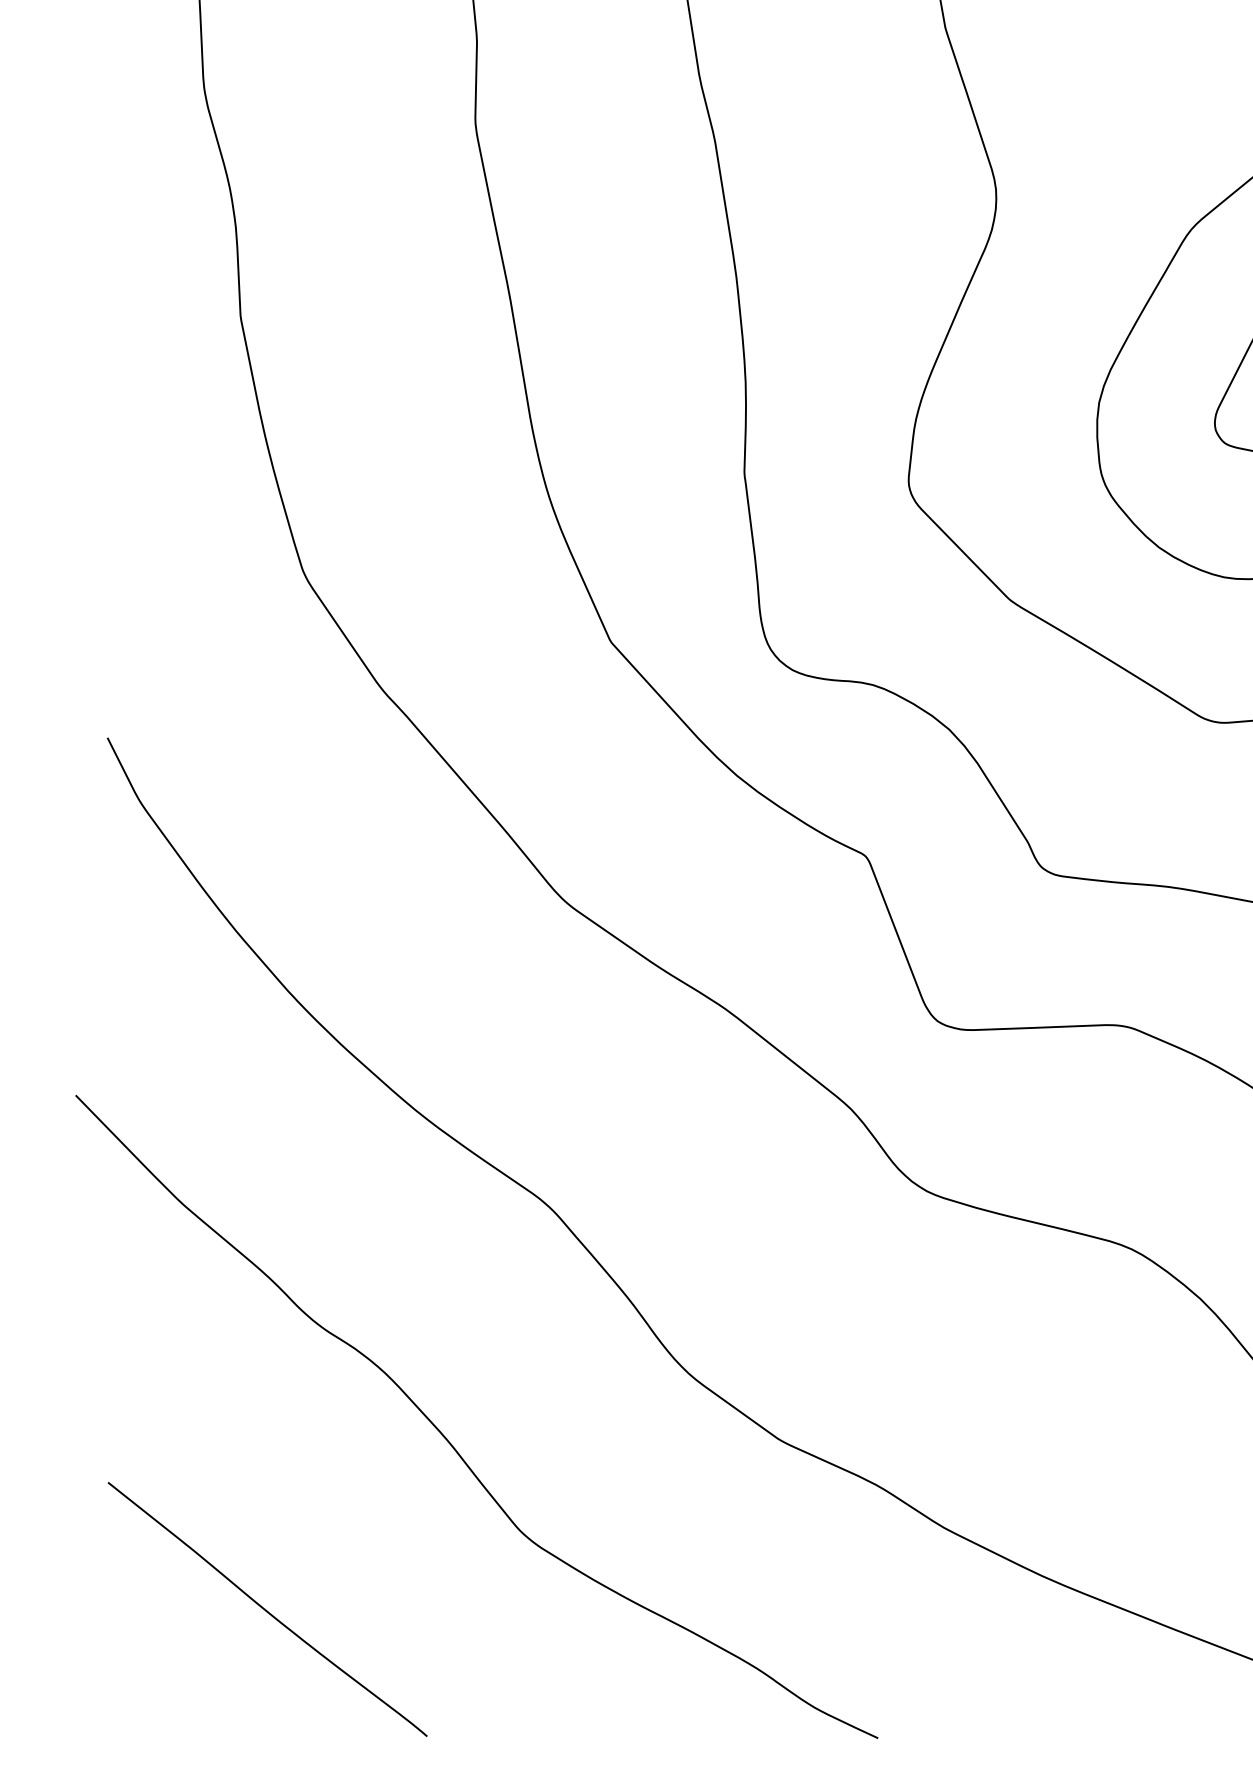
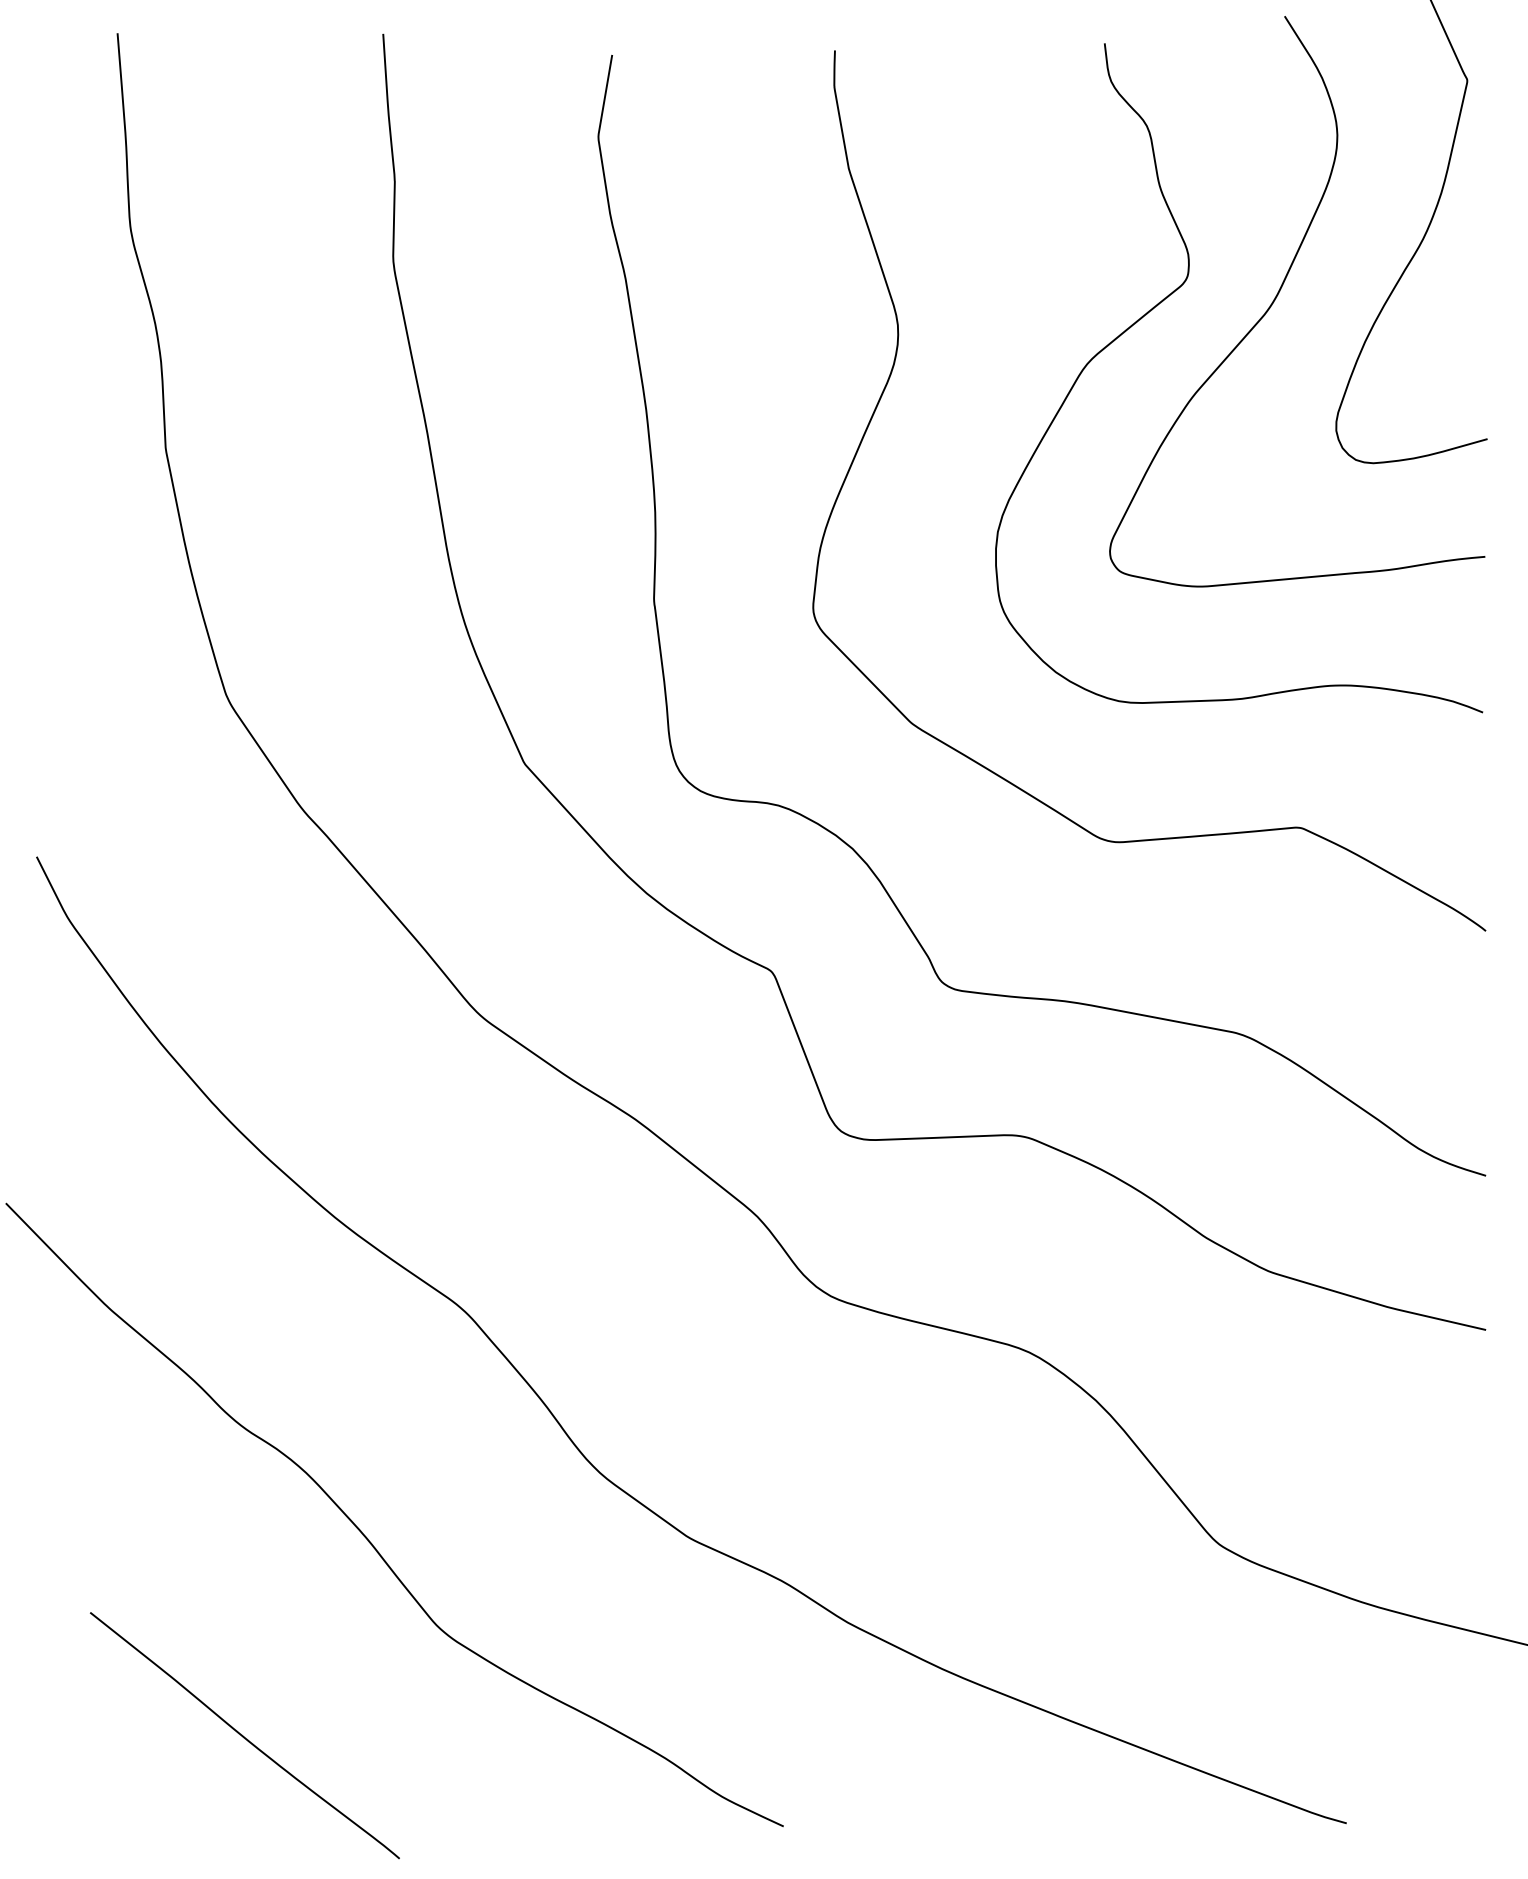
curve: (266, 1609) -> (243, 1735), moved

